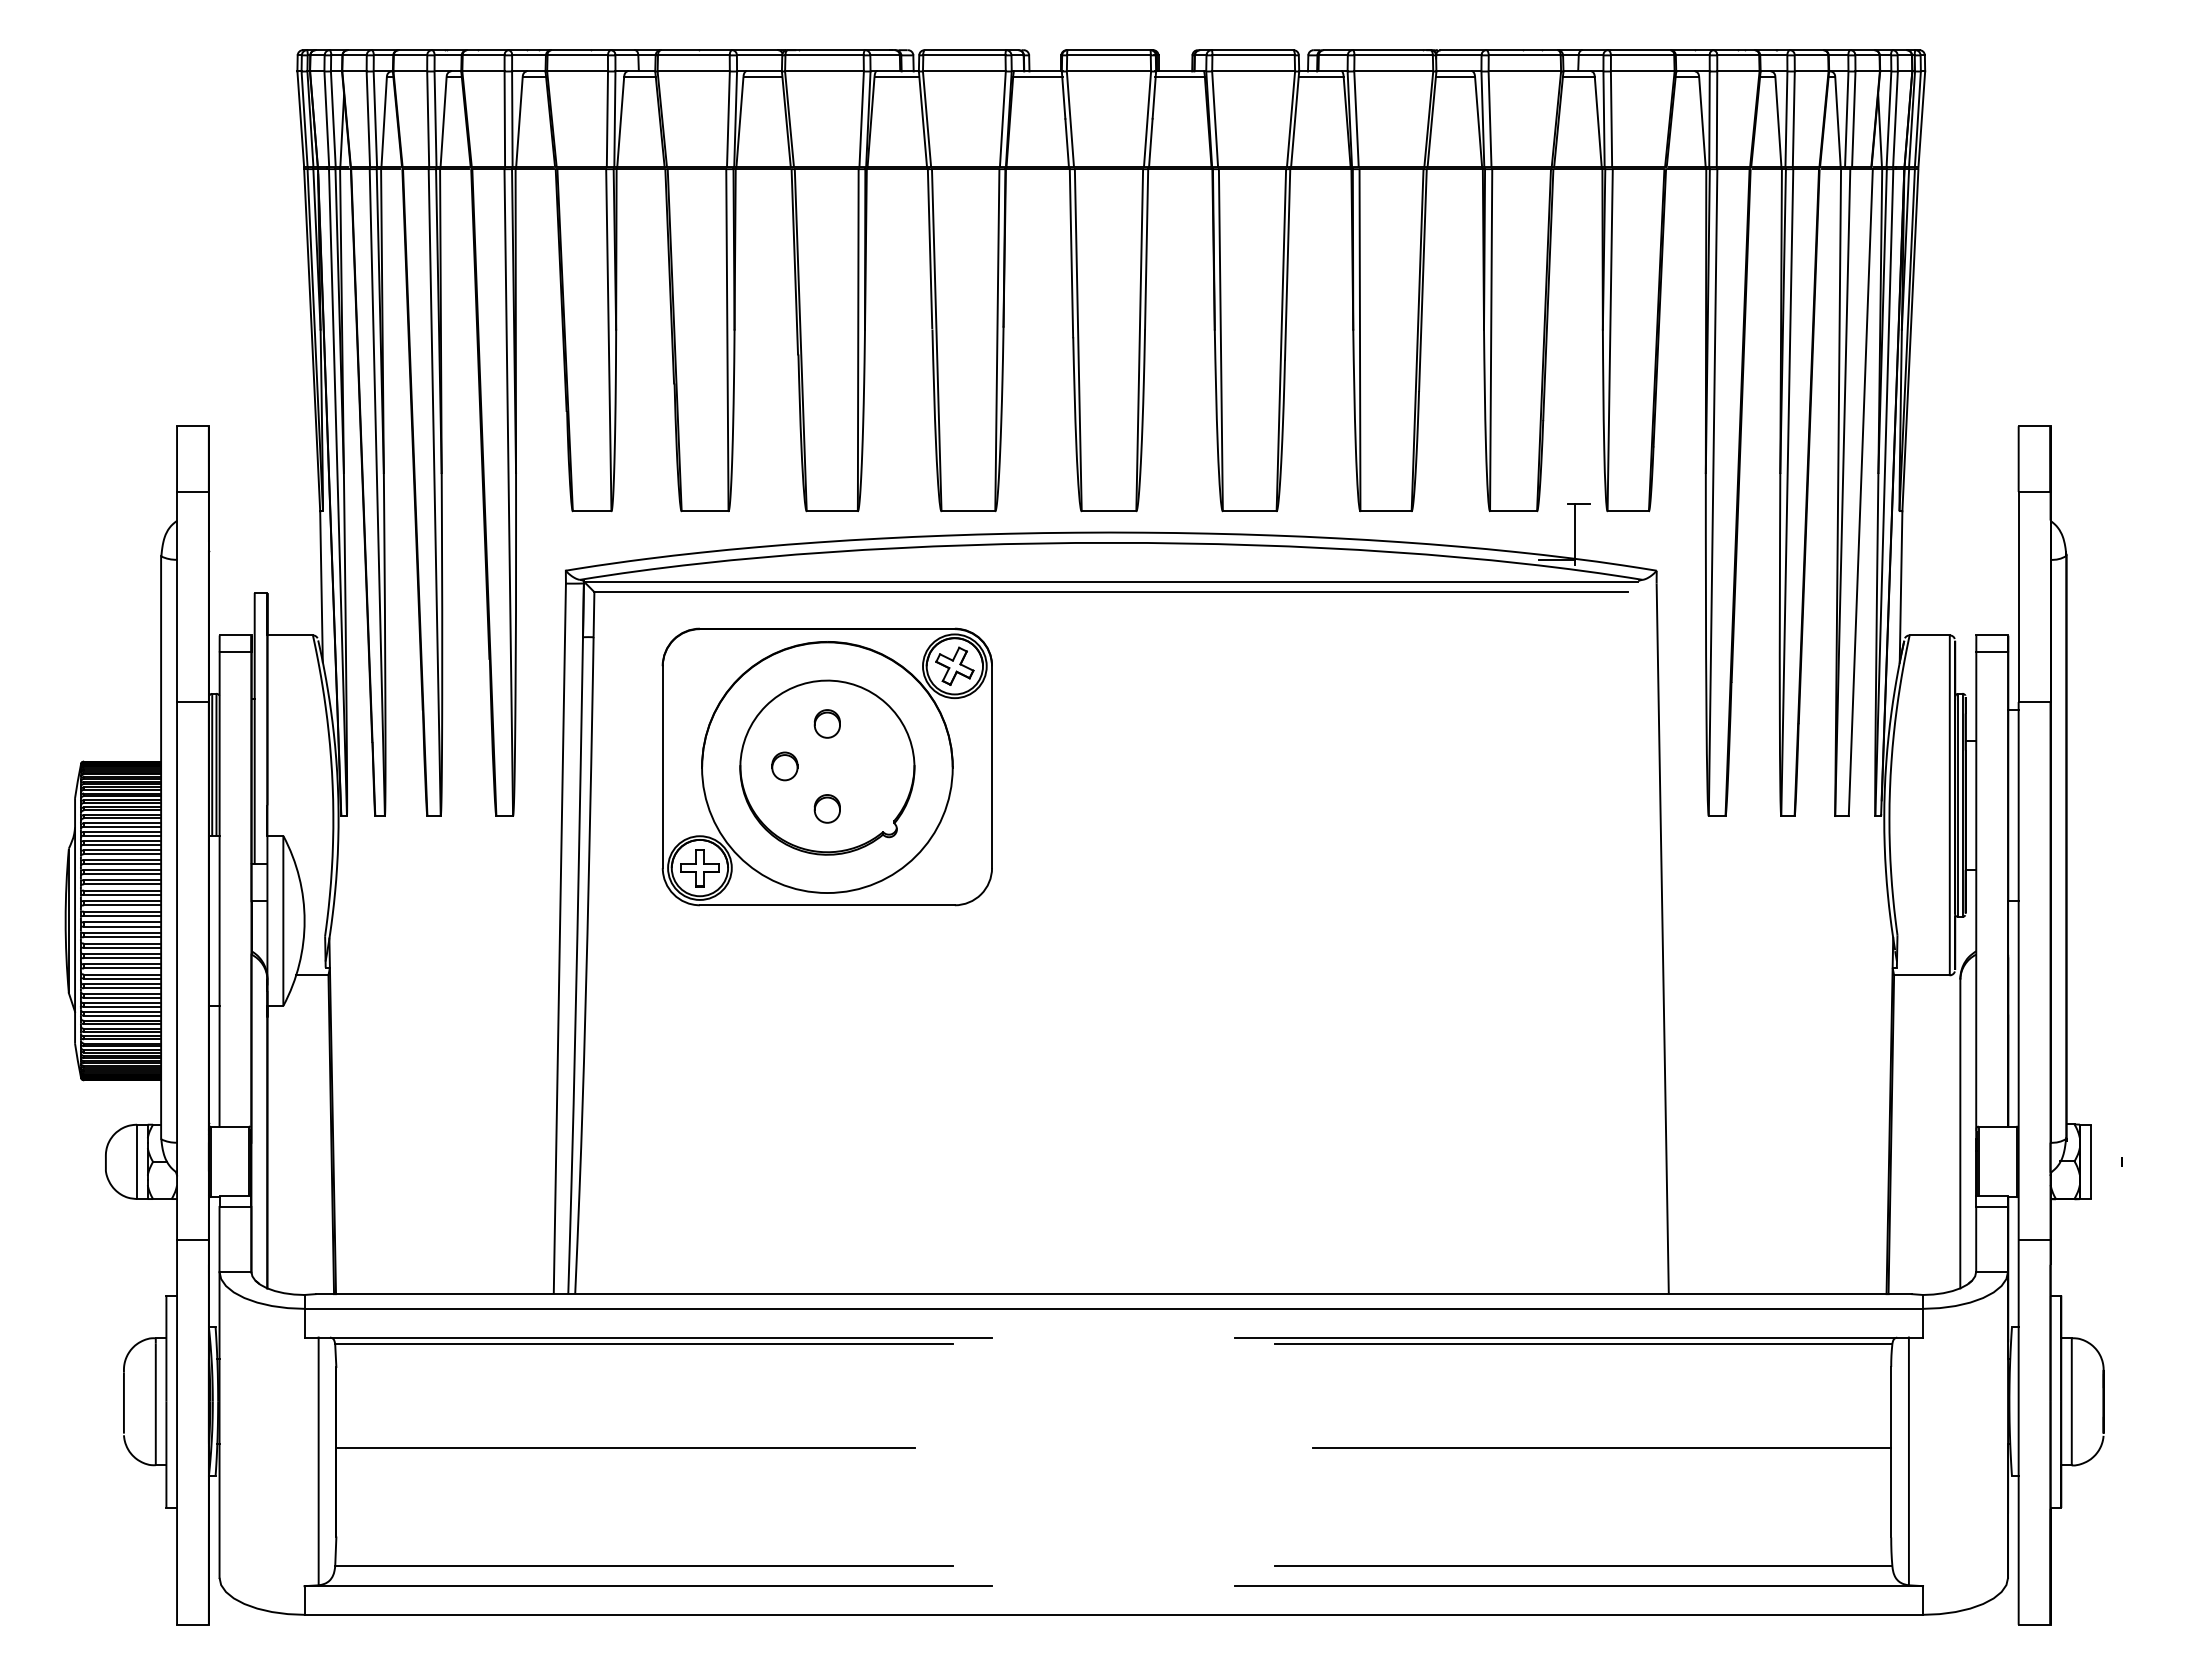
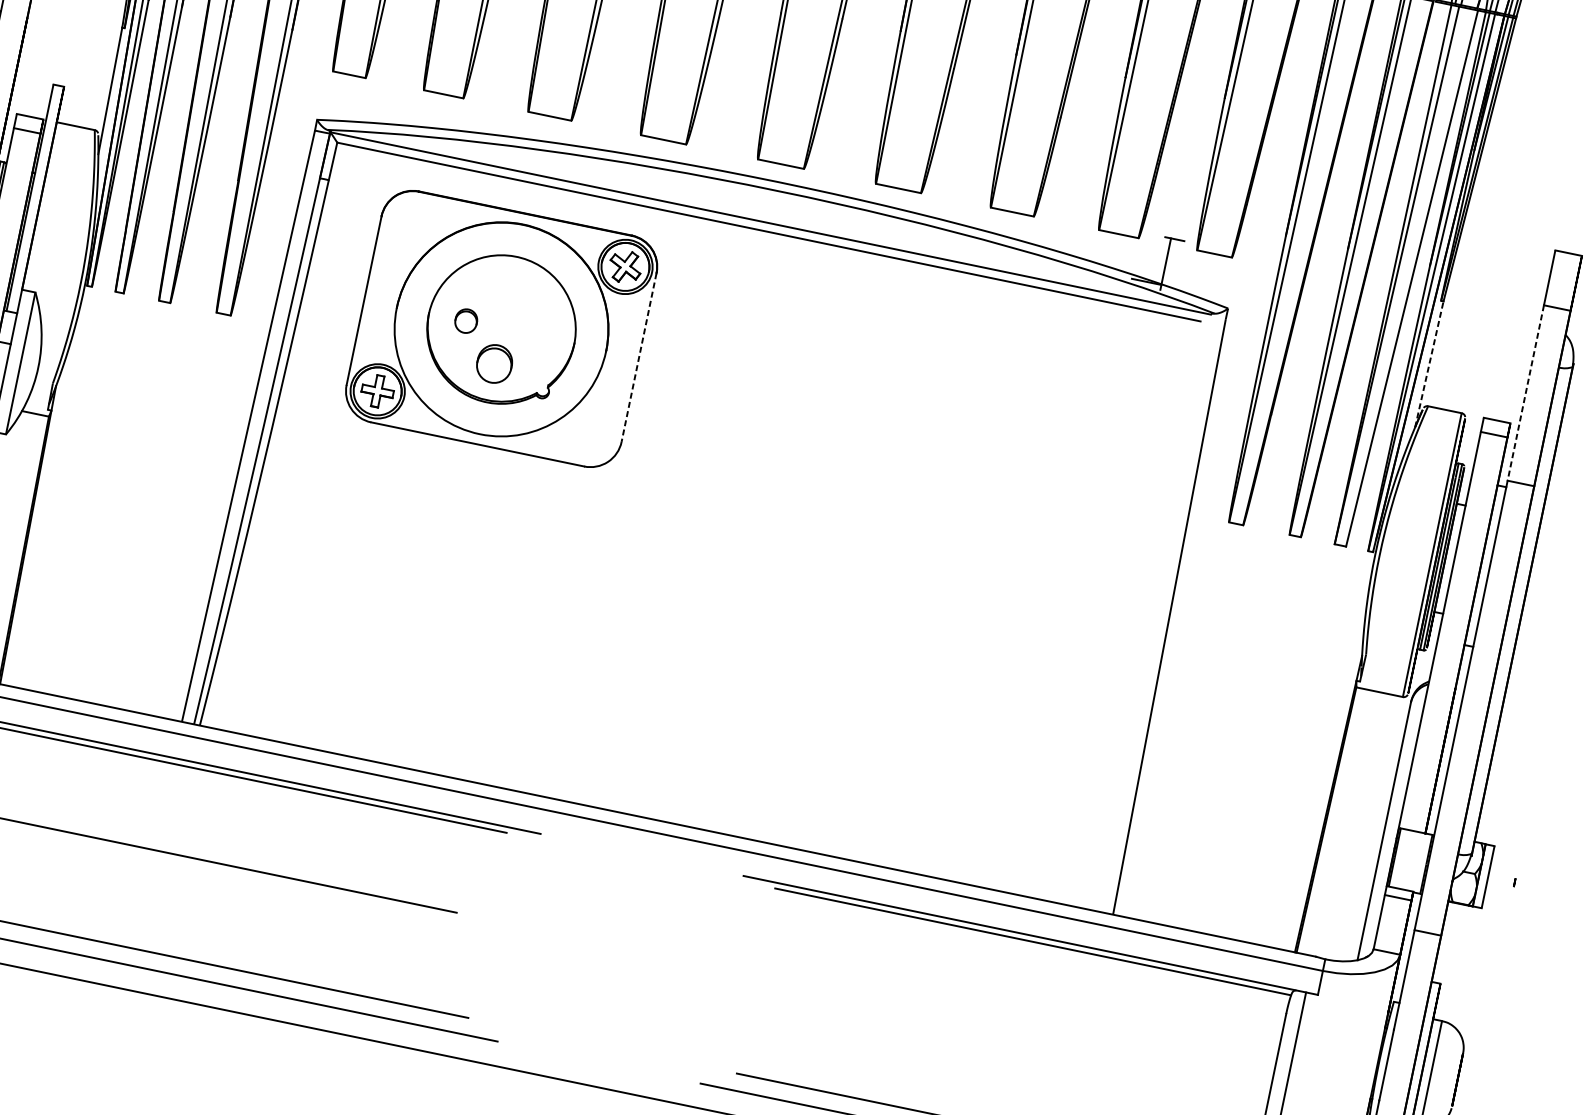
line: (1901, 587) -> (1429, 364), solid -> dashed
line: (2018, 597) -> (1525, 393), solid -> dashed
part: (826, 723) -> (508, 292), removed
line: (992, 767) -> (639, 357), solid -> dashed
part: (826, 808) -> (493, 363), size x1.6
line: (1601, 1447) -> (1030, 1031), removed

